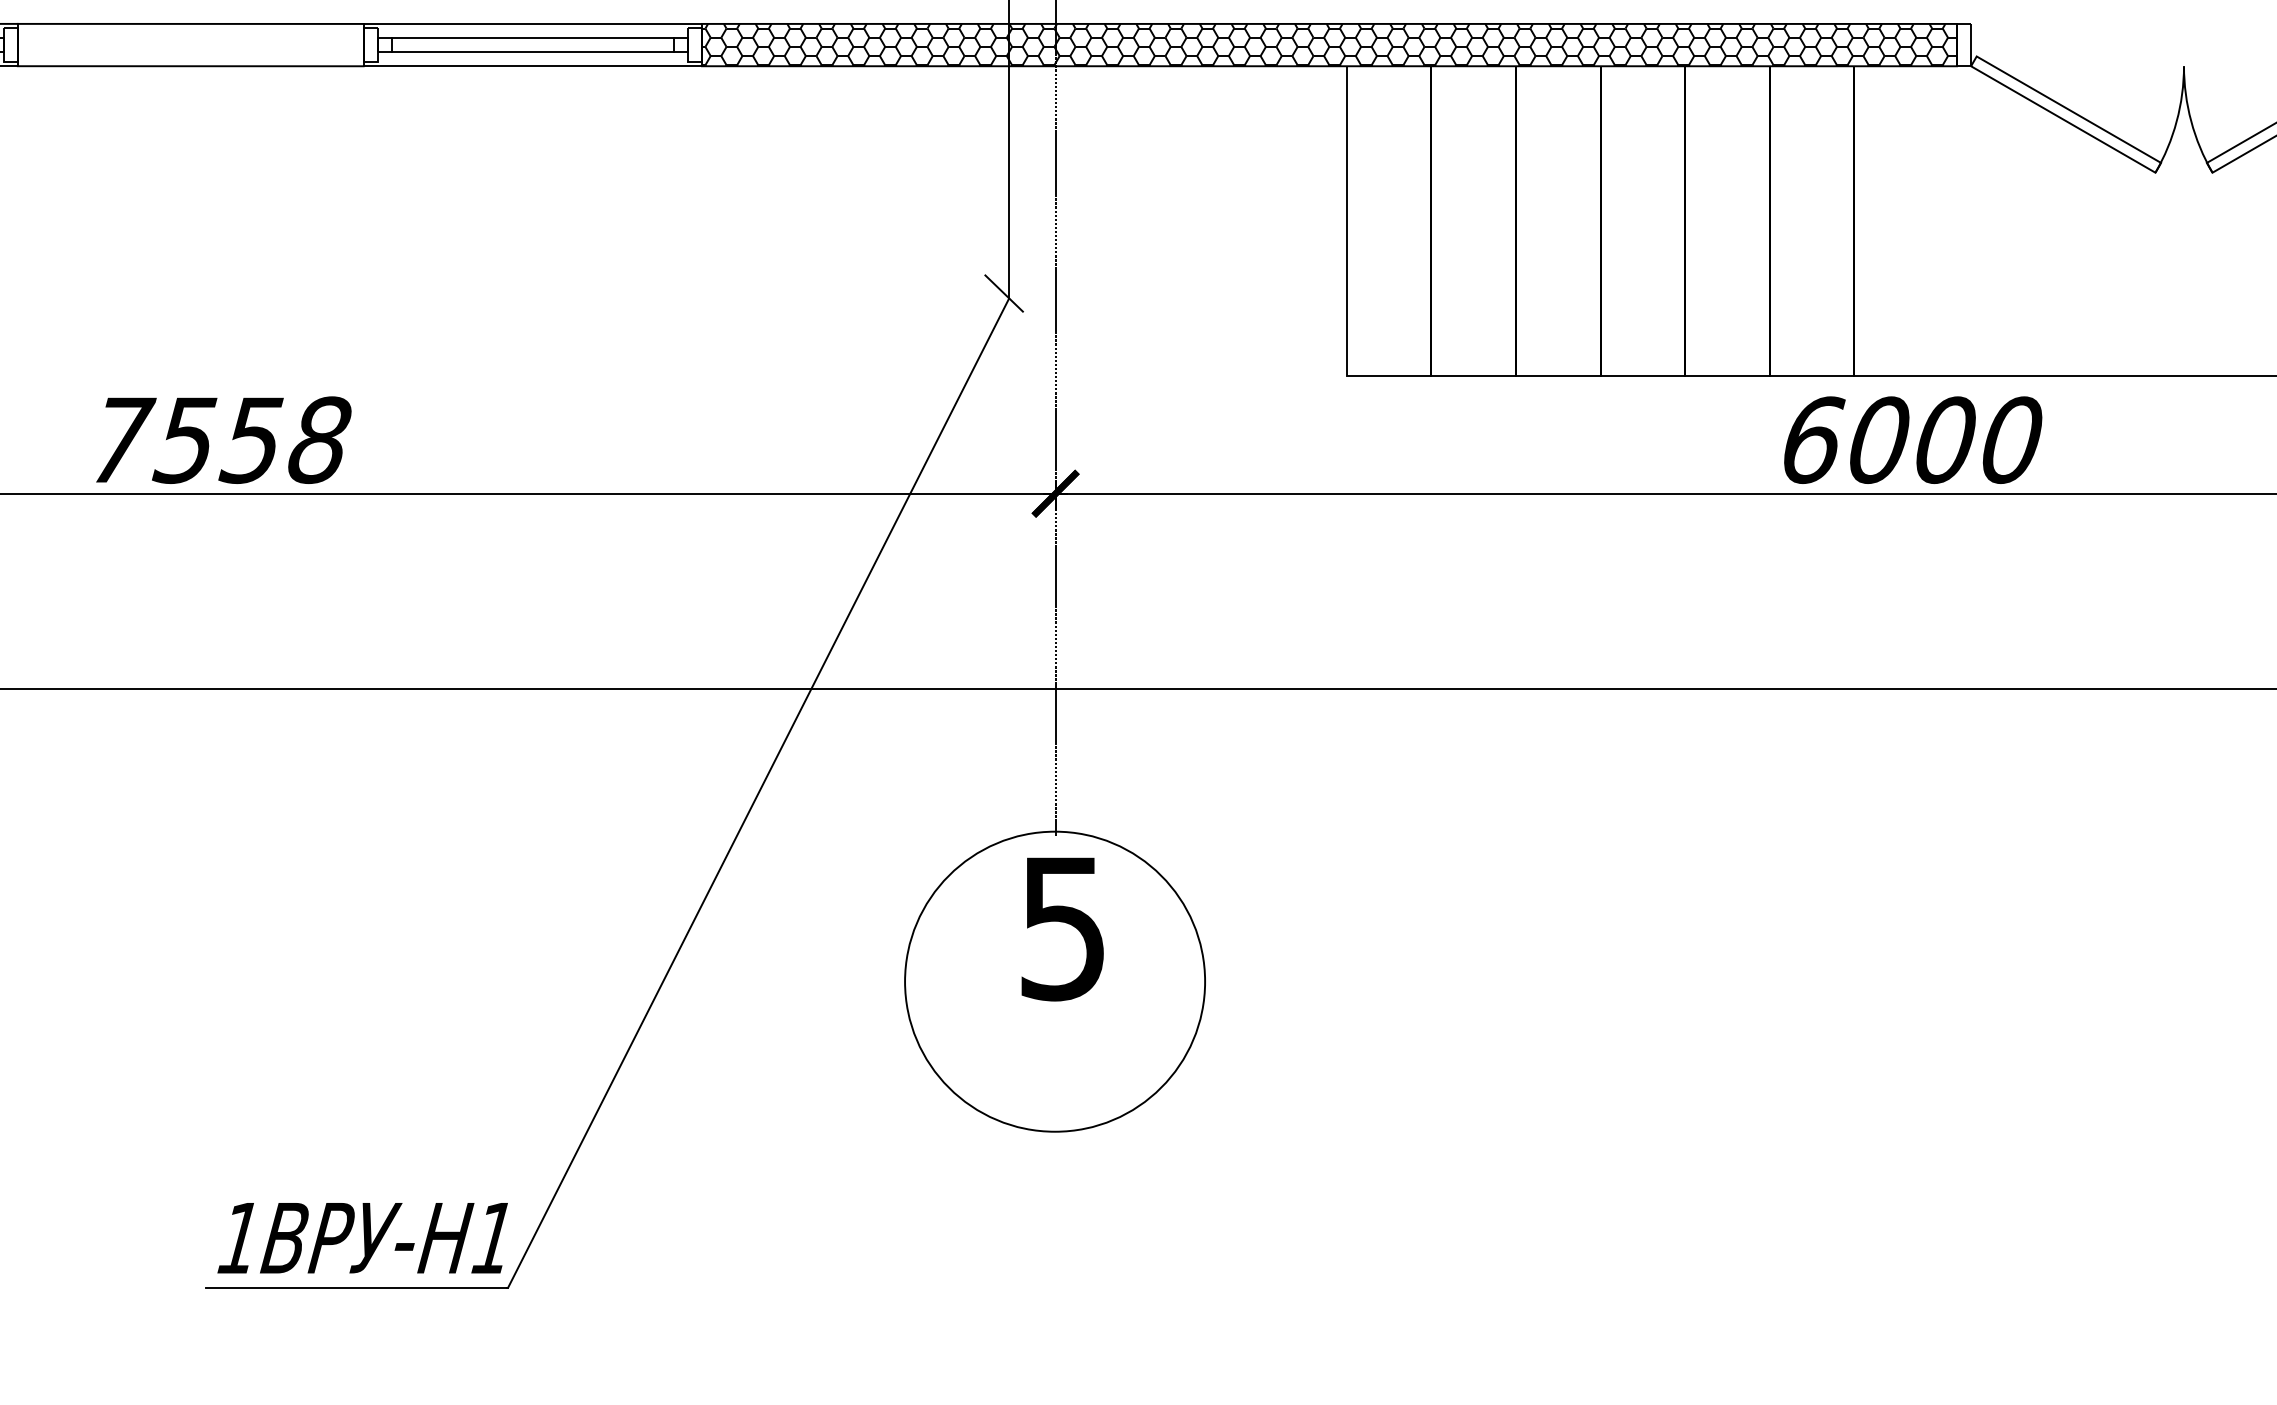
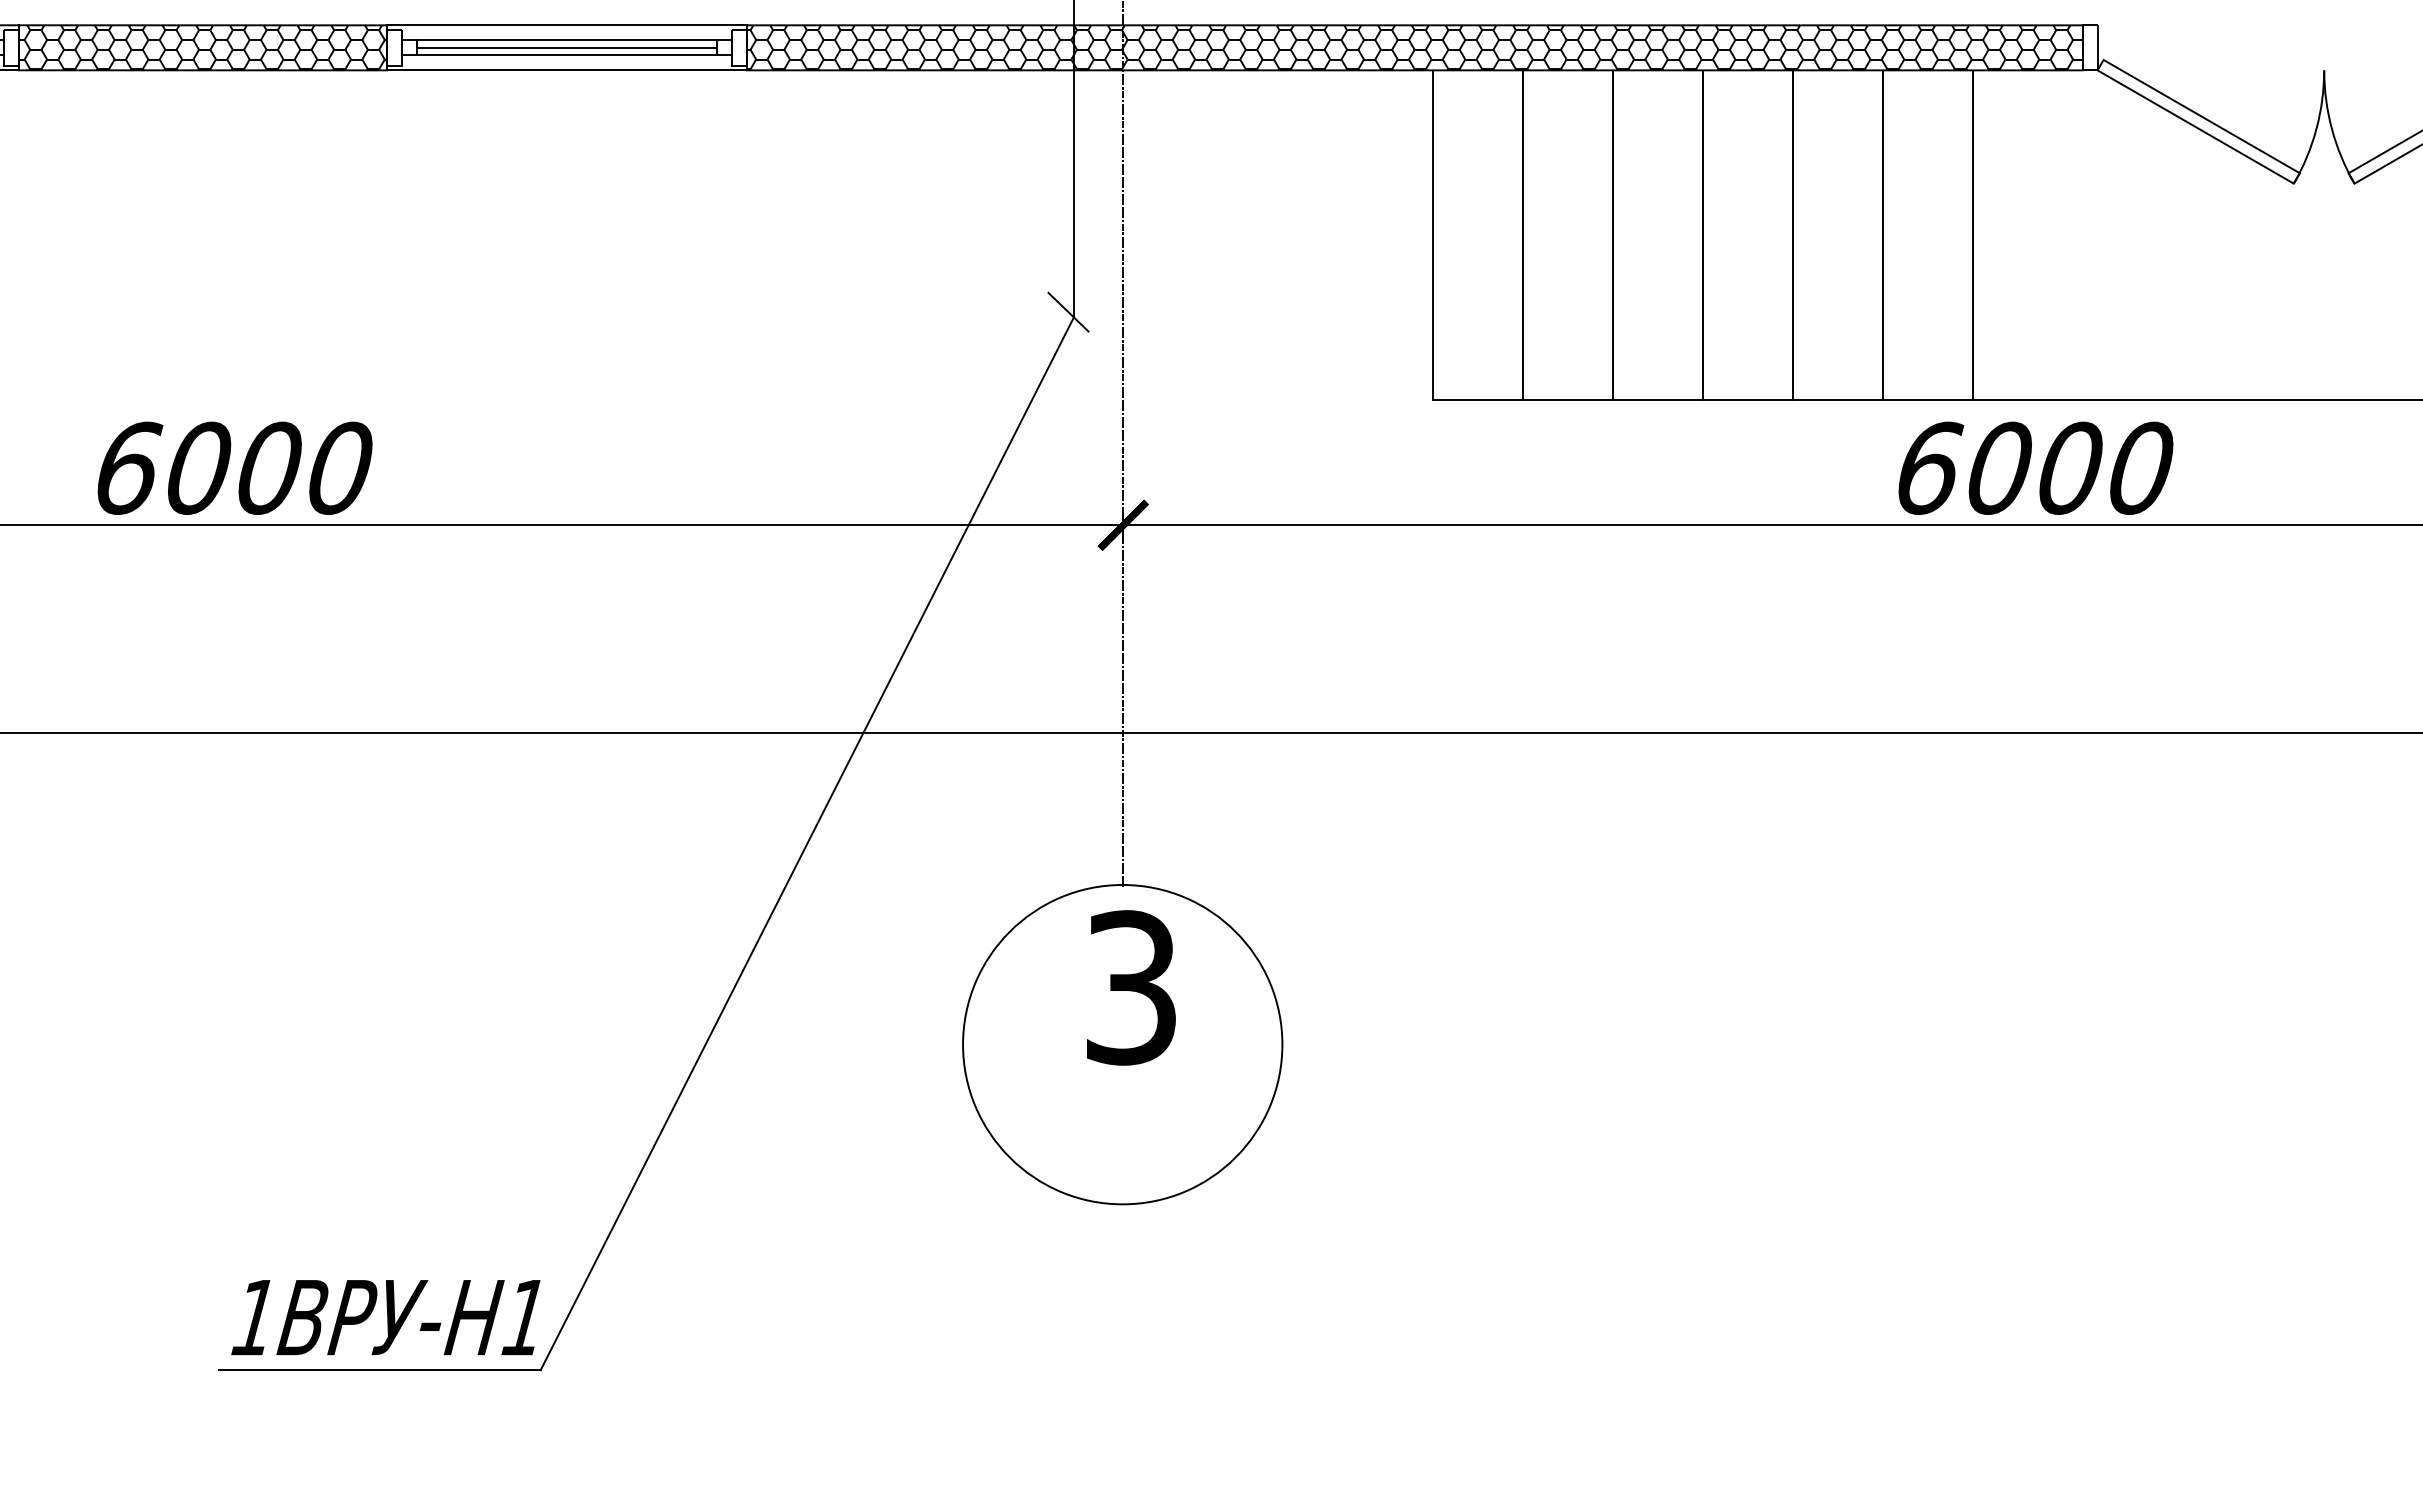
hatch: (190, 44) -> (202, 47), added
line: (532, 44) -> (566, 47), added
text: (221, 439) -> (235, 467), 7558 -> 6000
text: (1063, 928) -> (1131, 987), 5 -> 3

